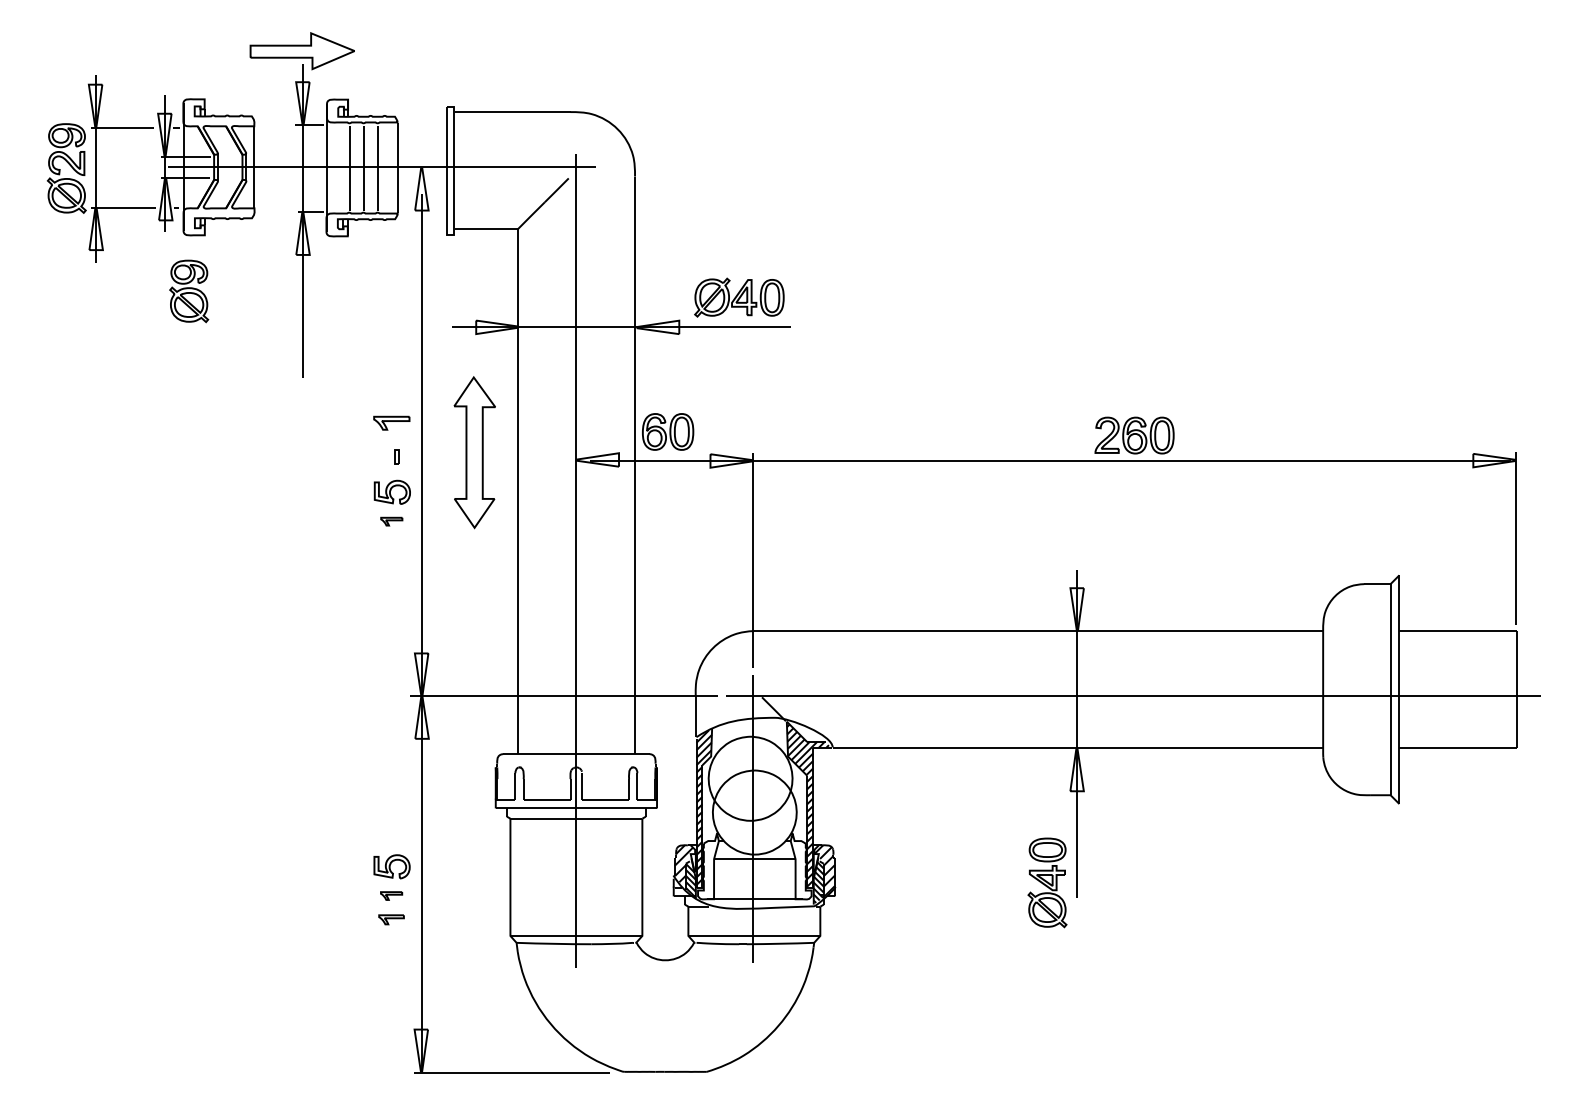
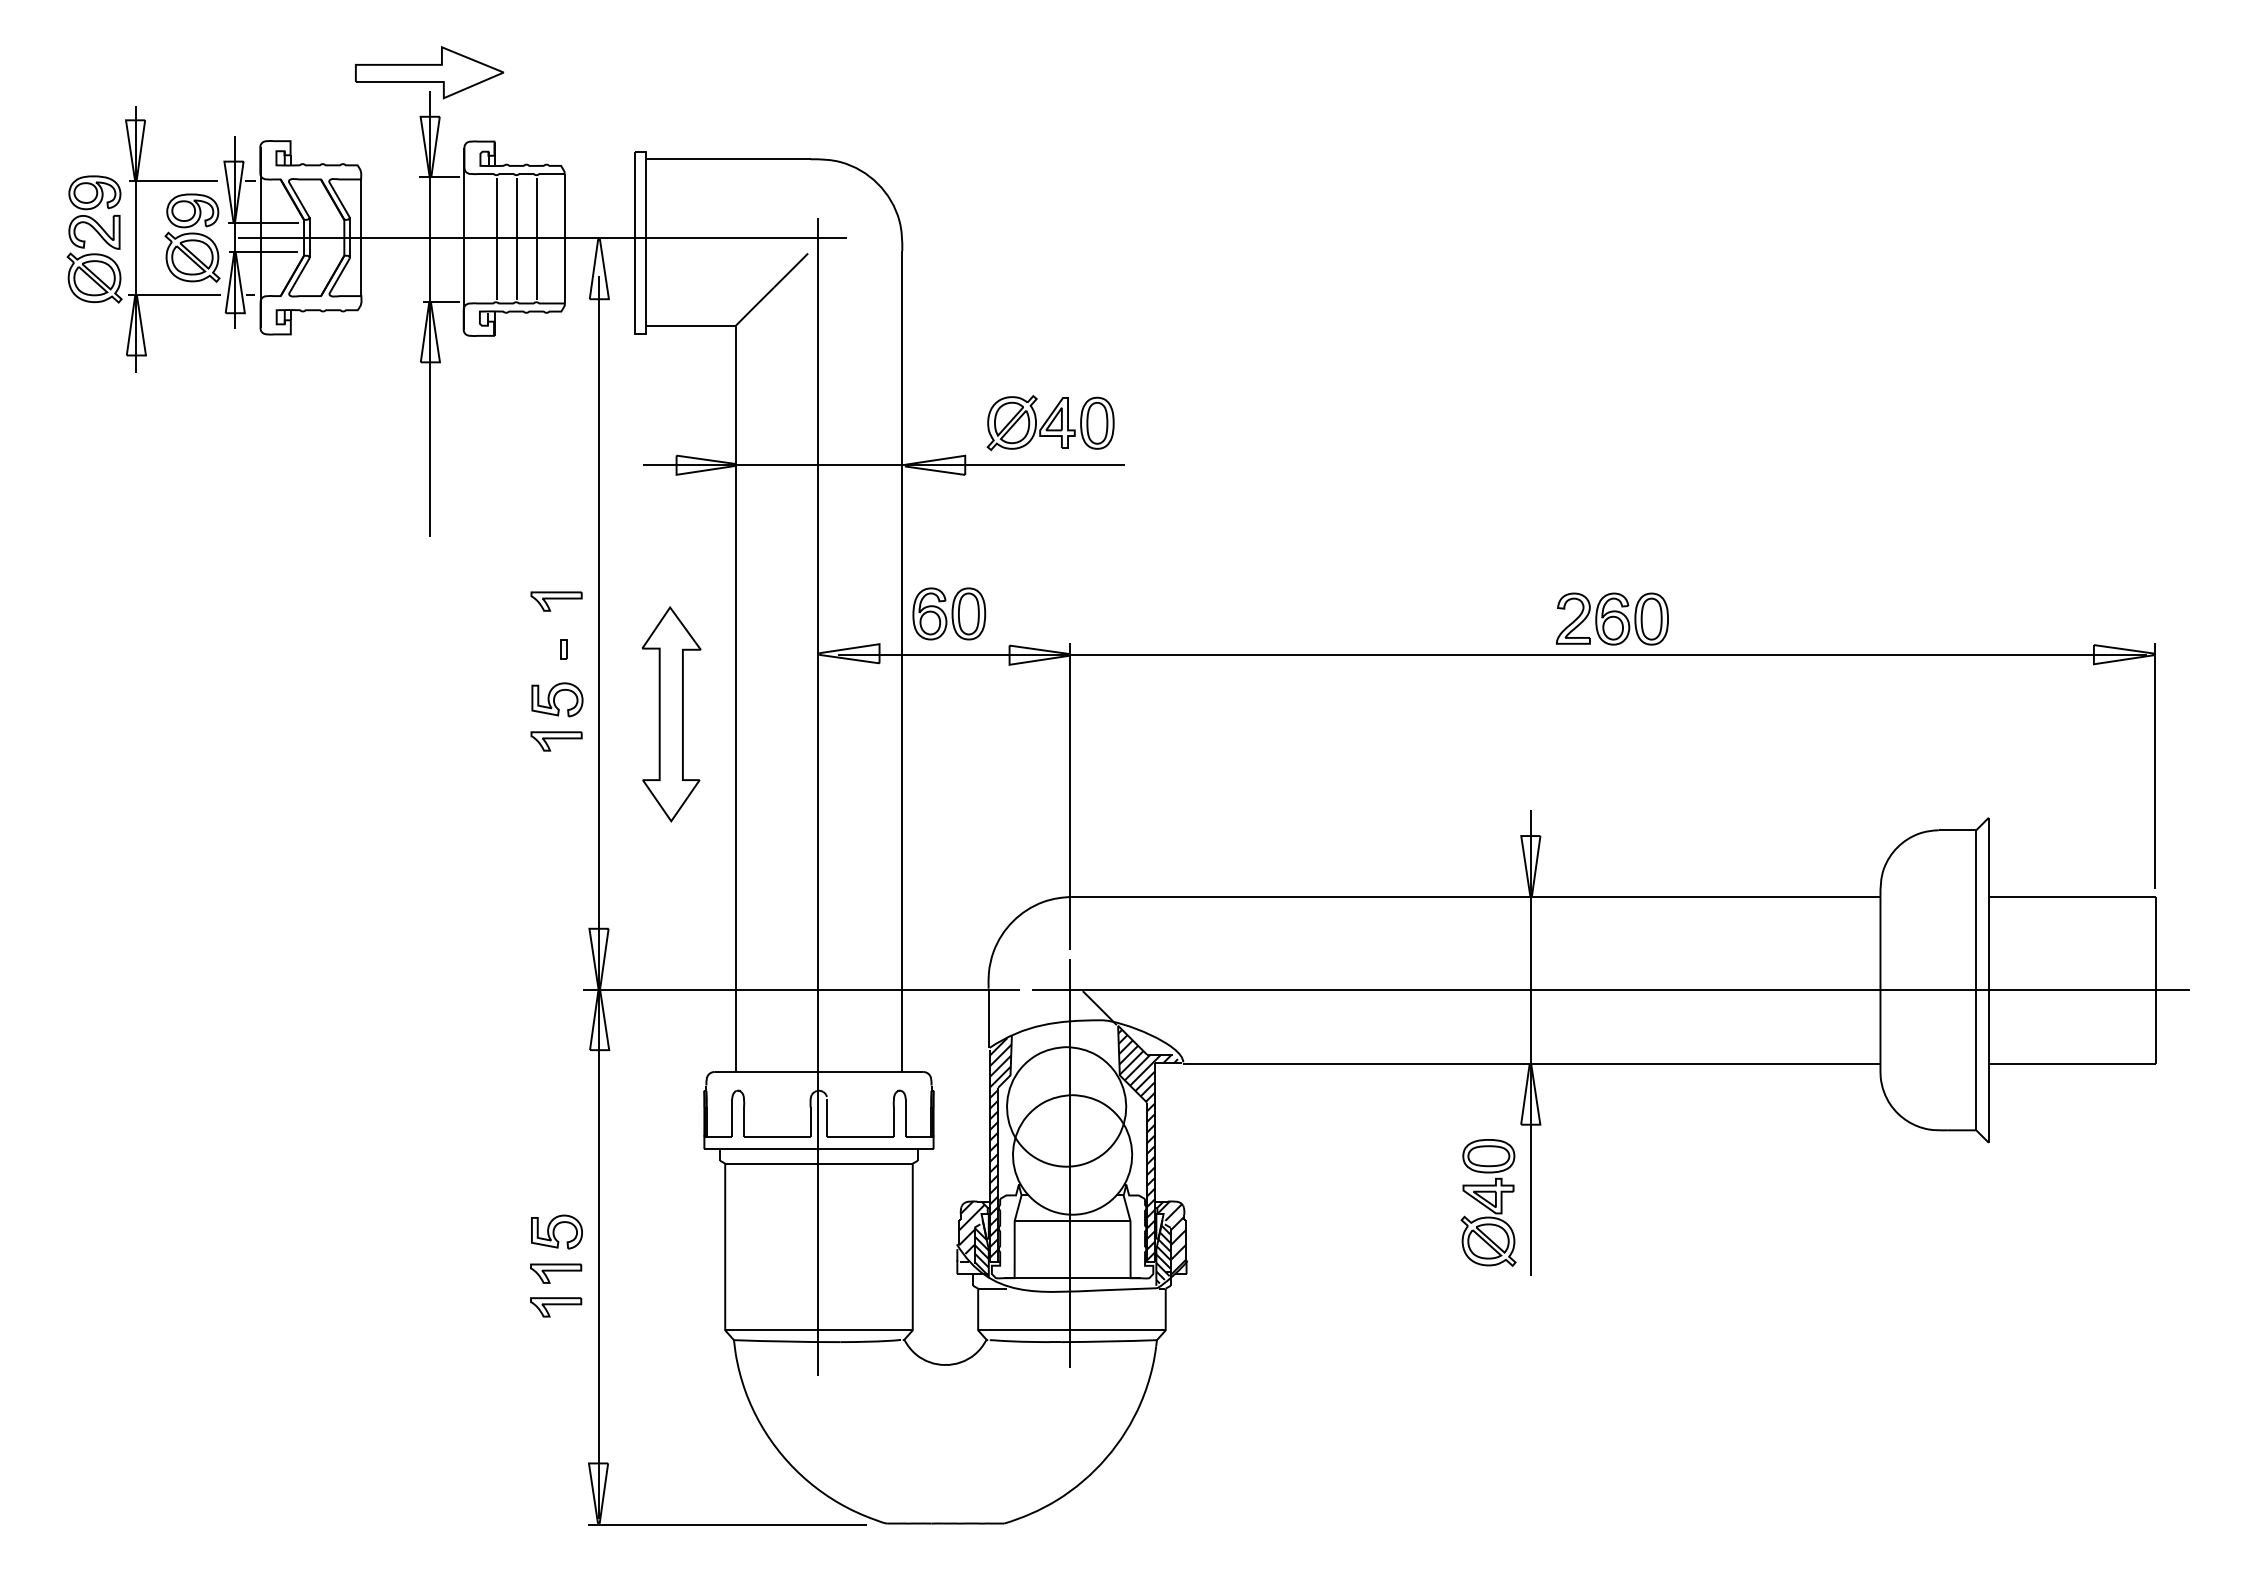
part: (189, 290) -> (192, 237), moved
part: (474, 452) -> (671, 714), moved
part: (391, 521) -> (556, 741), size x1.67
part: (1047, 882) -> (1488, 1202), moved
part: (391, 895) -> (556, 1273), size x1.67
part: (391, 919) -> (556, 1307), size x1.43

